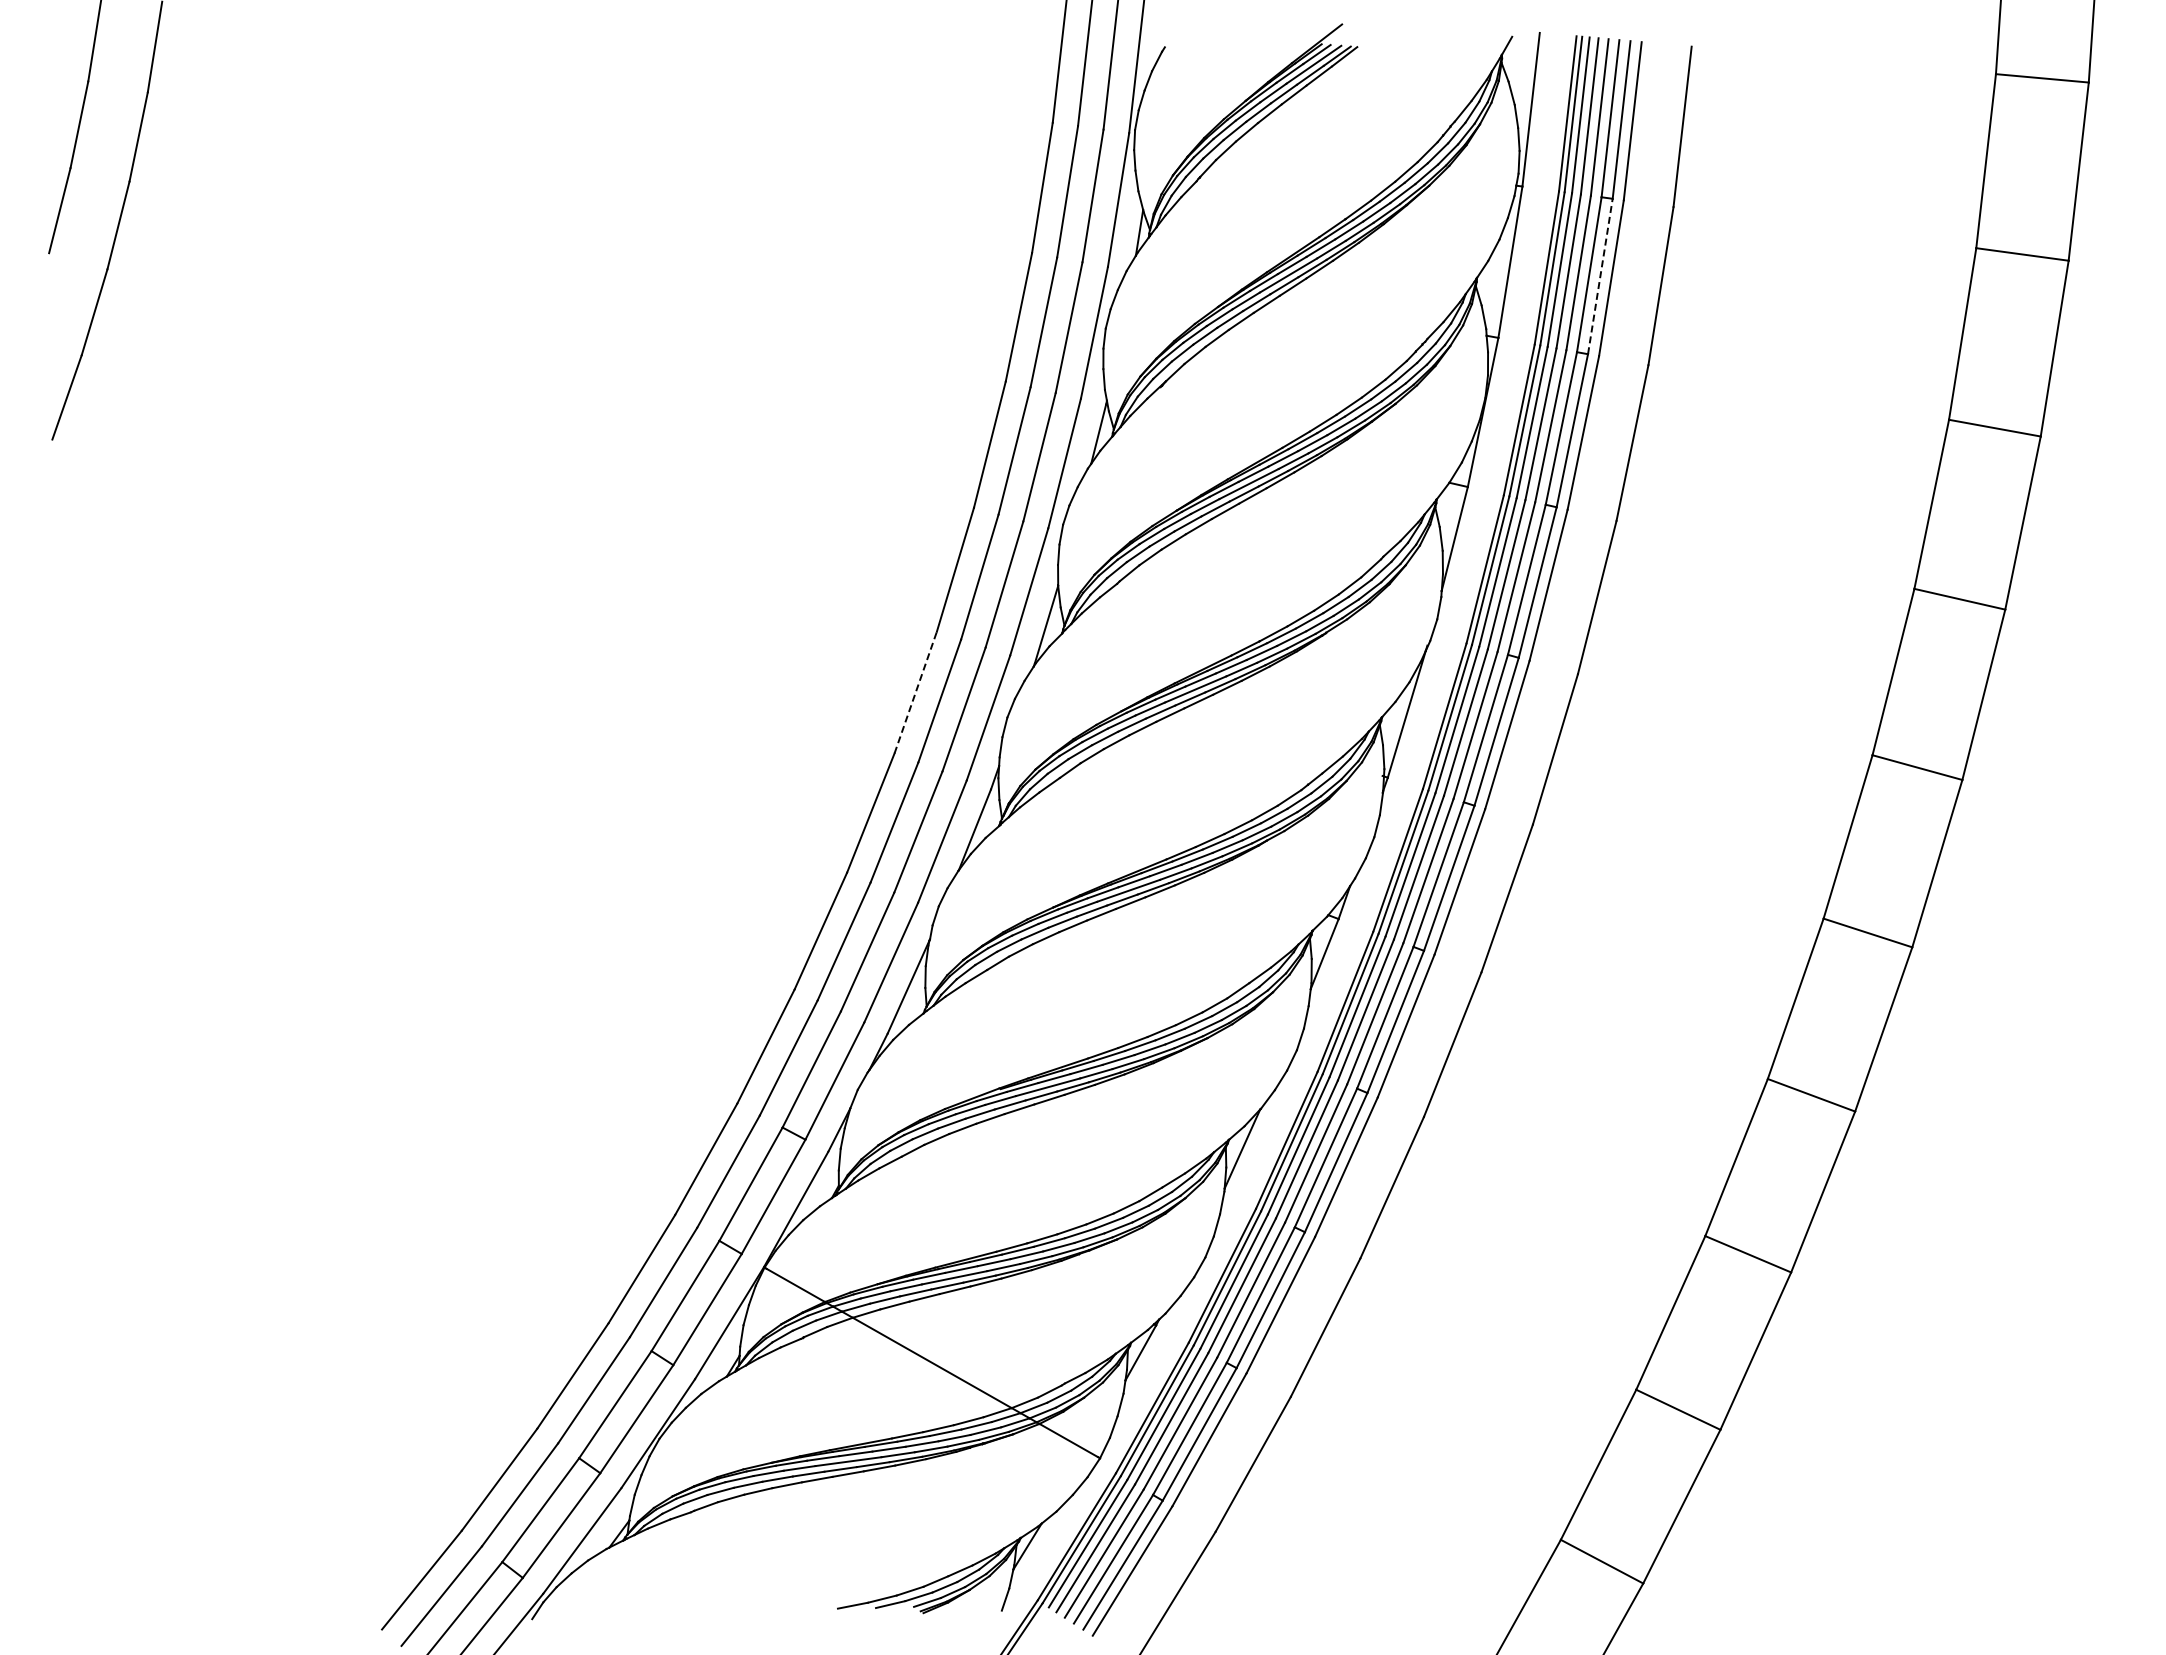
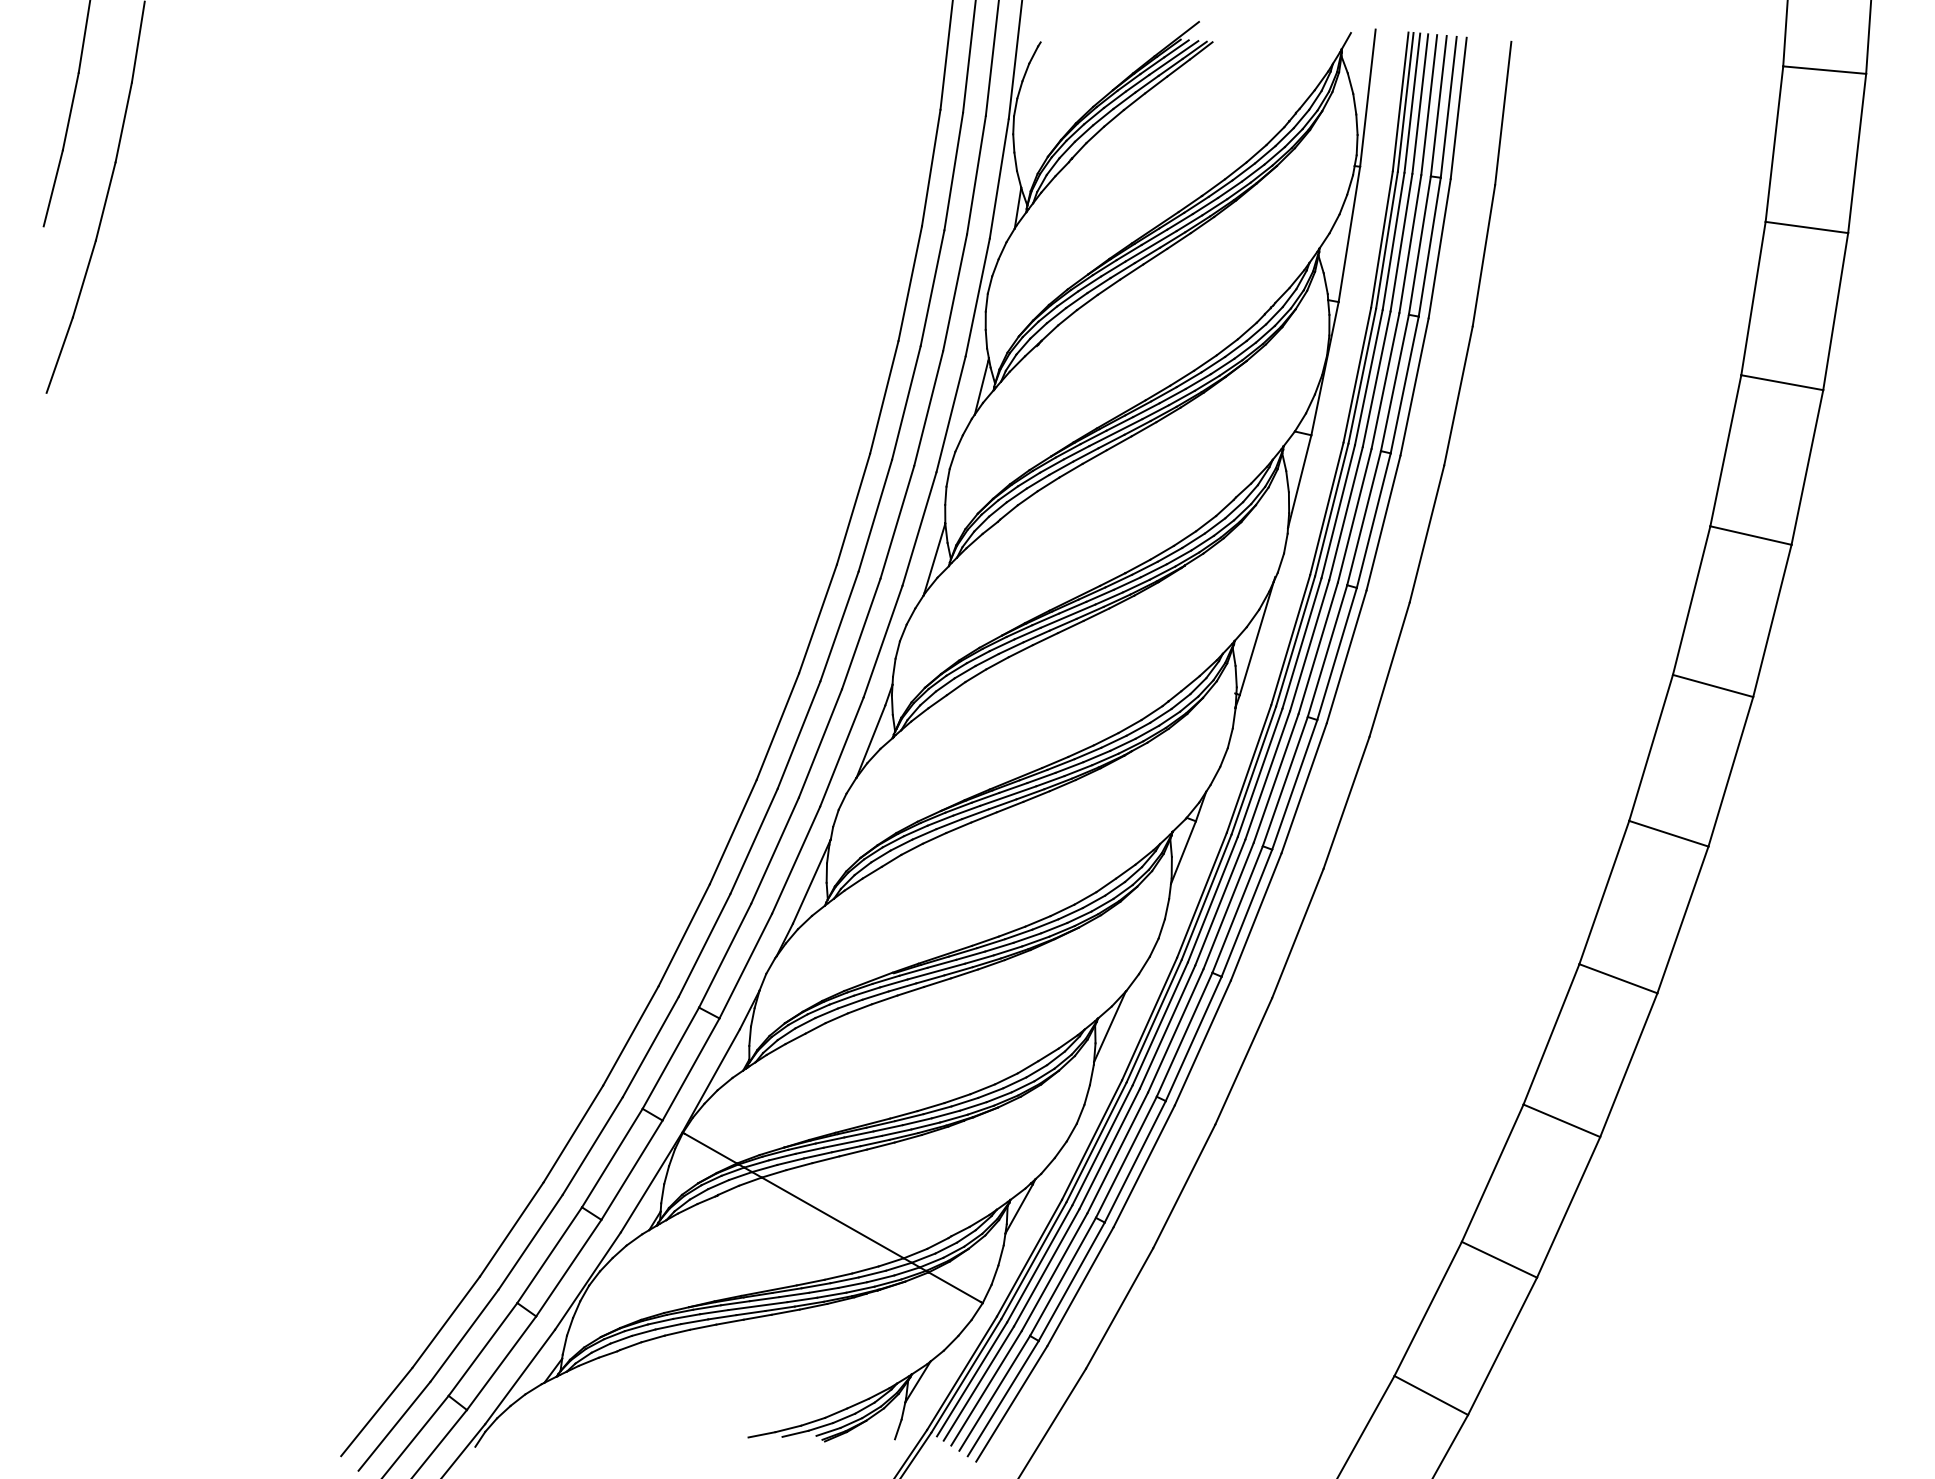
line: (1600, 276) -> (1429, 247), dashed -> solid
line: (915, 692) -> (817, 618), dashed -> solid

